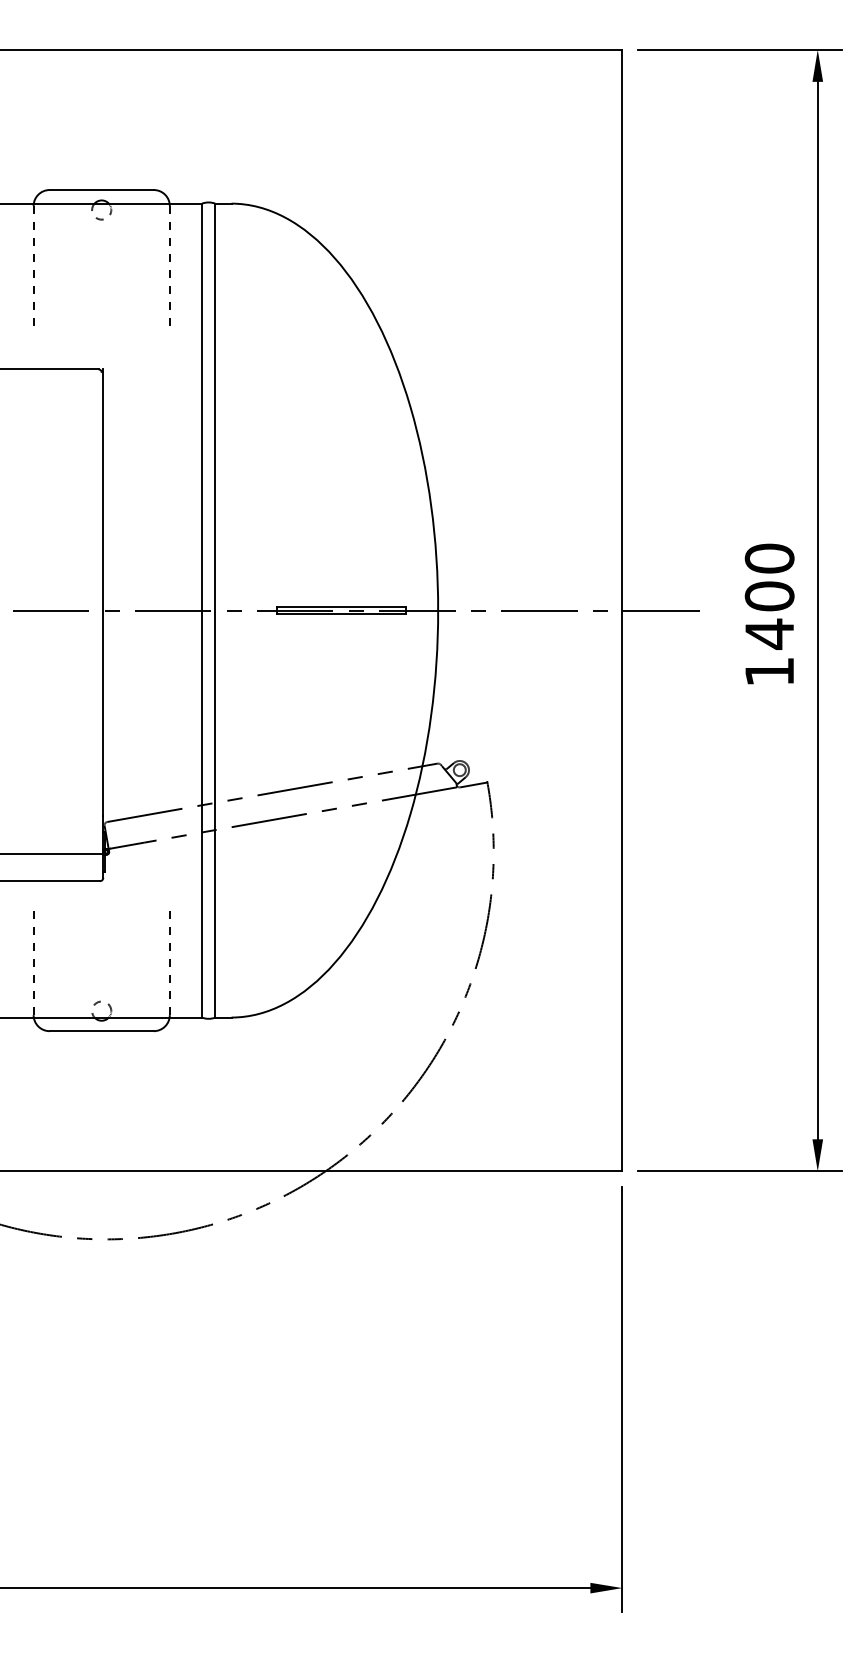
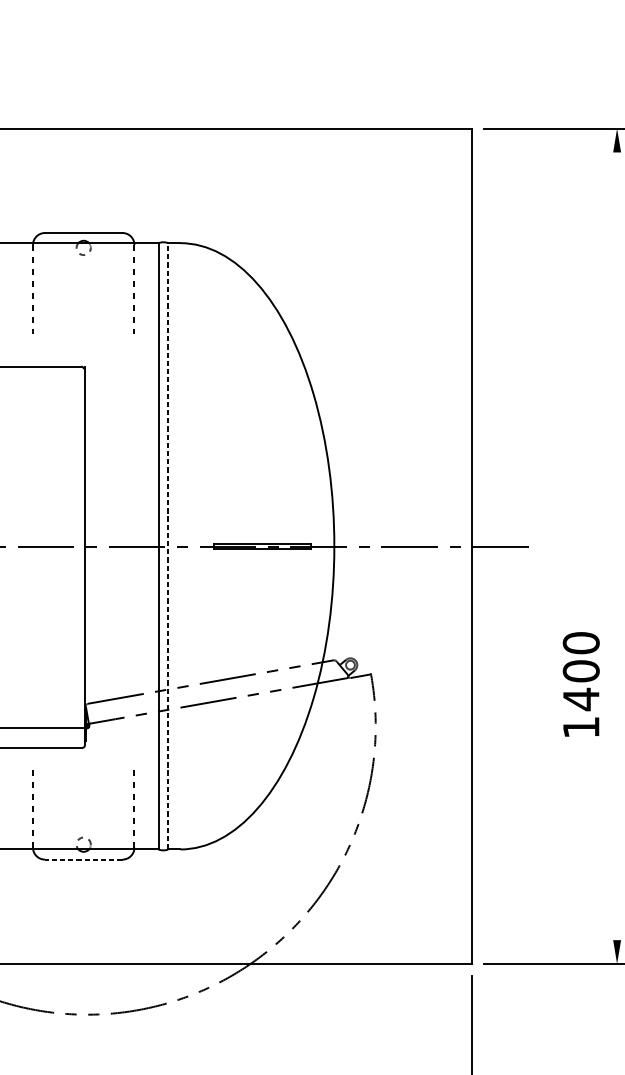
line: (215, 610) -> (168, 546), solid -> dashed
line: (817, 610) -> (616, 546), removed
text: (769, 613) -> (581, 684), moved
line: (101, 1031) -> (83, 859), solid -> dashed

